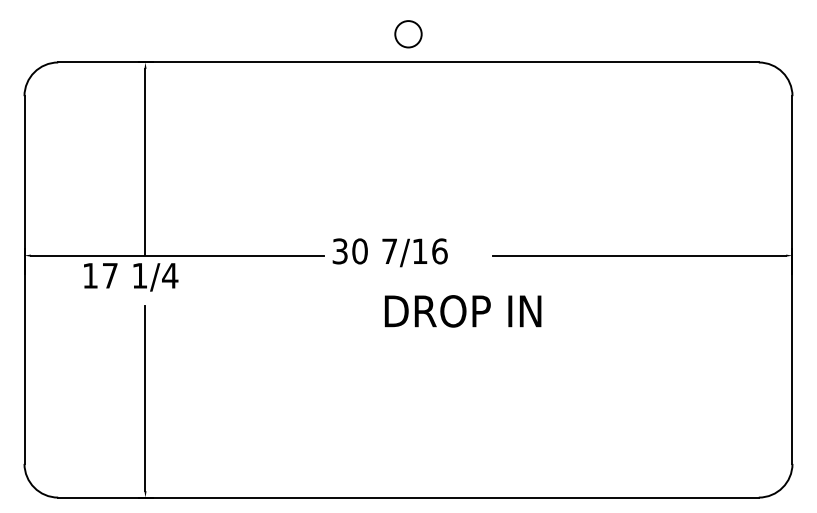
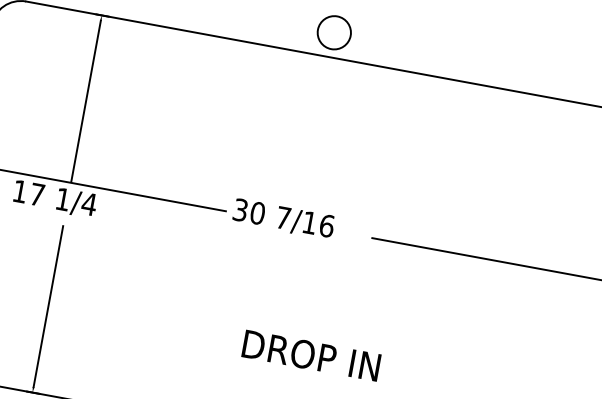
circle: (408, 34) -> (334, 32), size x1.43
text: (463, 311) -> (311, 355), moved

